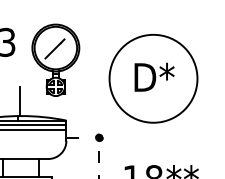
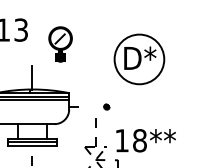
part: (55, 60) -> (60, 44), size x0.6
circle: (152, 77) -> (138, 58), size x0.7
part: (99, 137) -> (106, 106), moved

